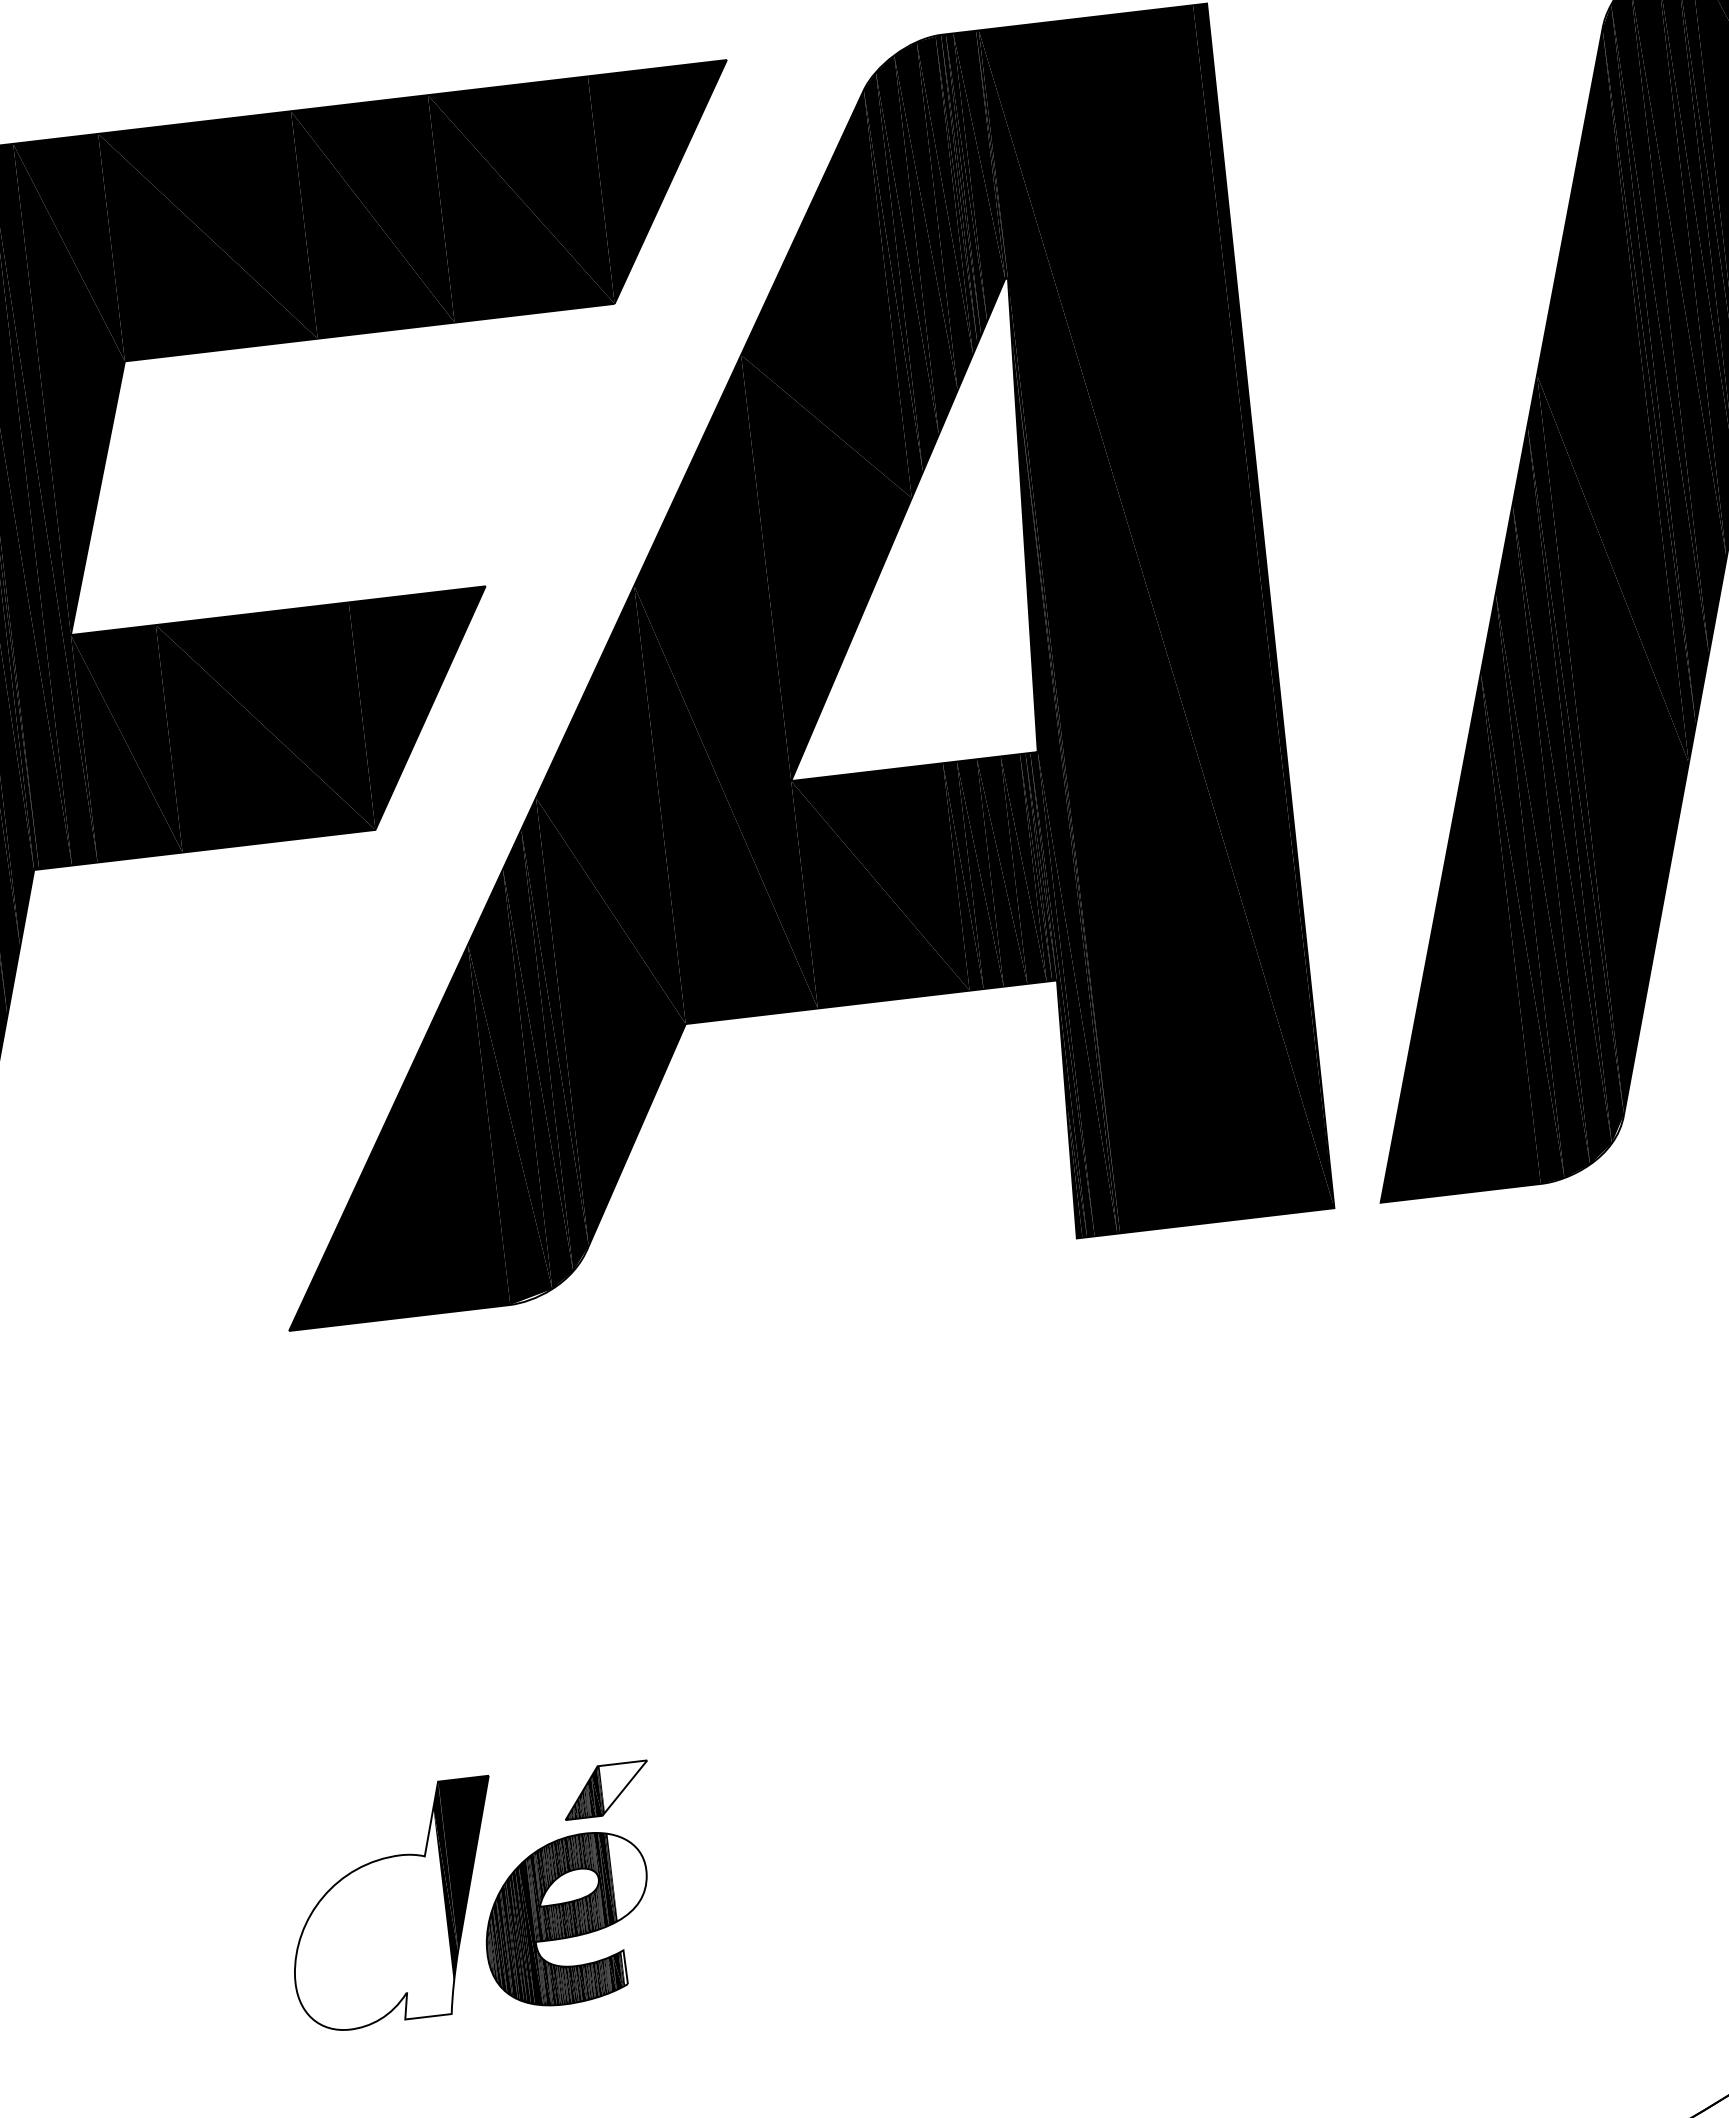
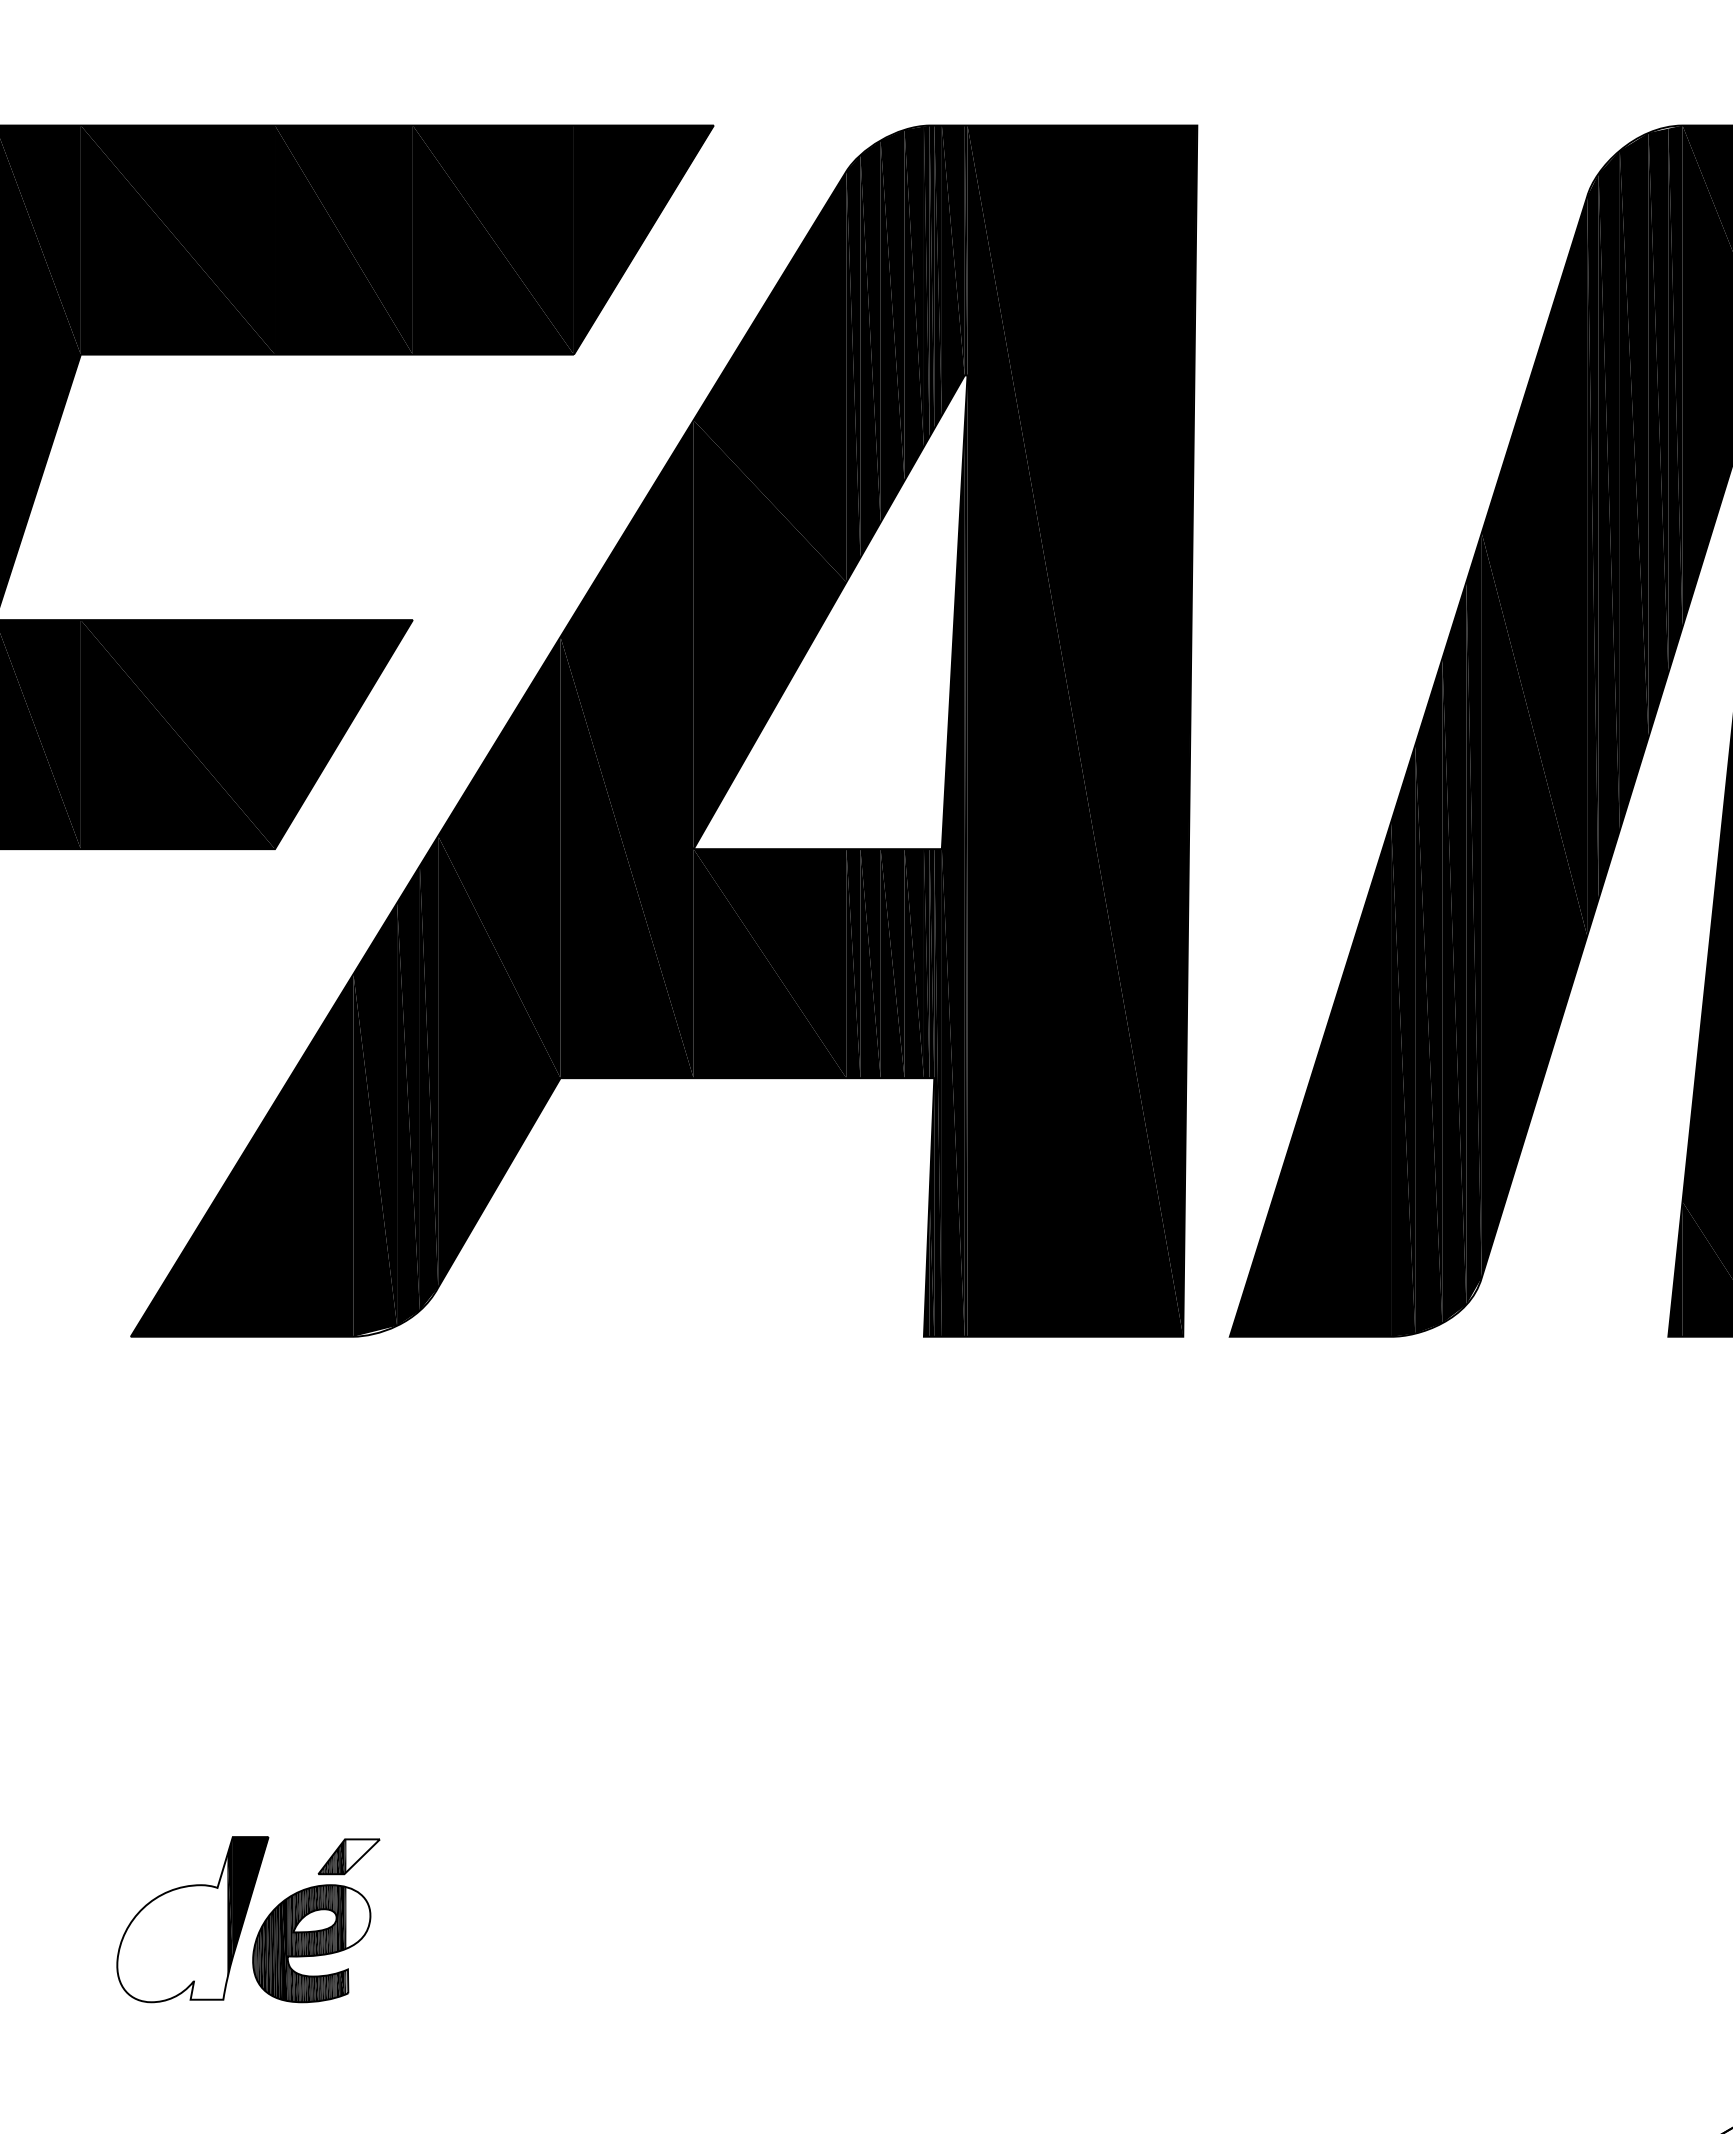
part: (474, 1896) -> (248, 1919), size x0.7

